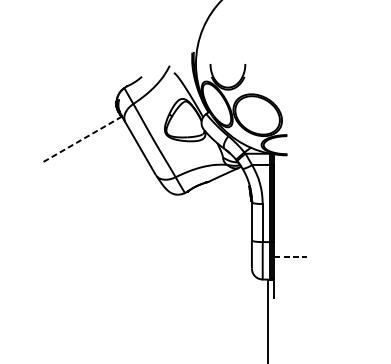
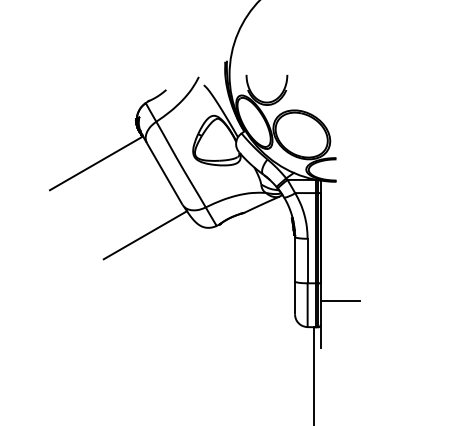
line: (82, 139) -> (96, 163), dashed -> solid
line: (124, 201) -> (145, 235), added
line: (290, 256) -> (340, 300), dashed -> solid

